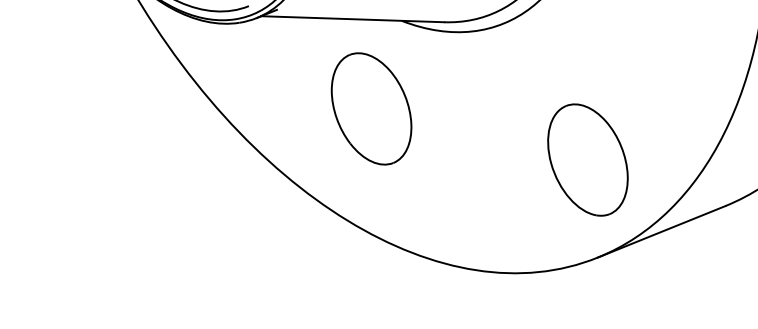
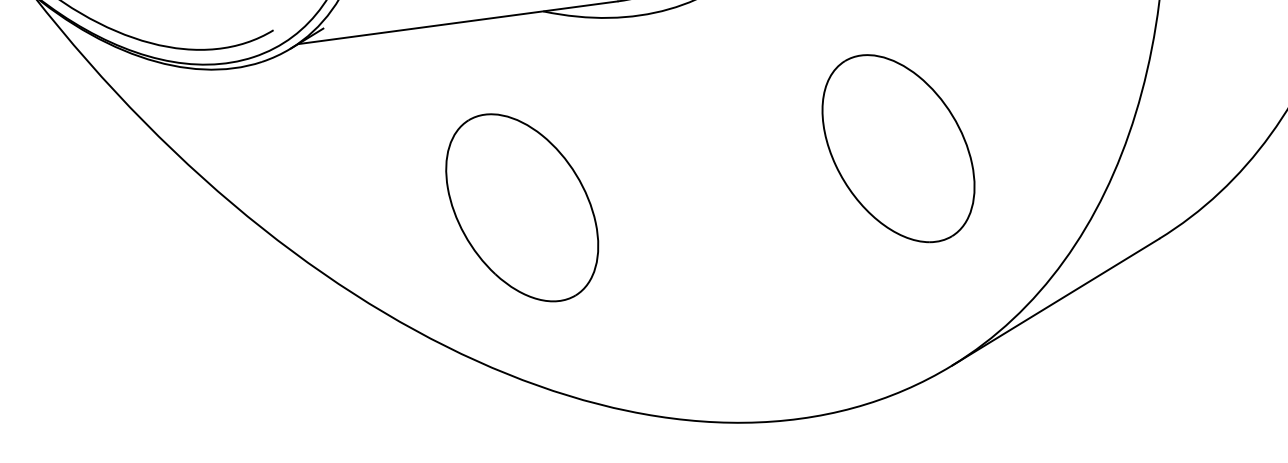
part: (371, 108) -> (521, 207), moved
part: (587, 159) -> (897, 147), moved

